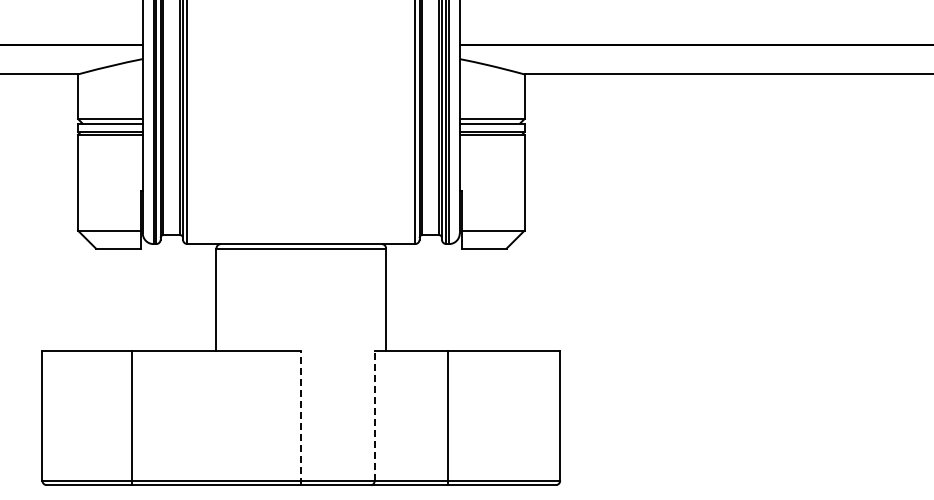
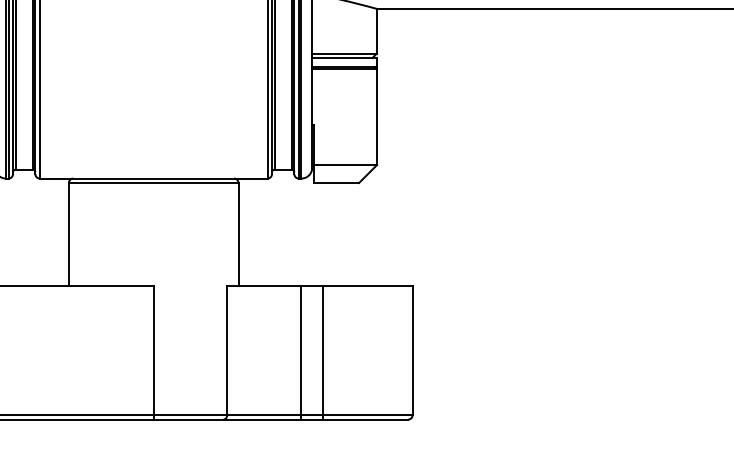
line: (374, 415) -> (226, 349), dashed -> solid
line: (301, 418) -> (153, 352), dashed -> solid
line: (470, 418) -> (322, 352), added

